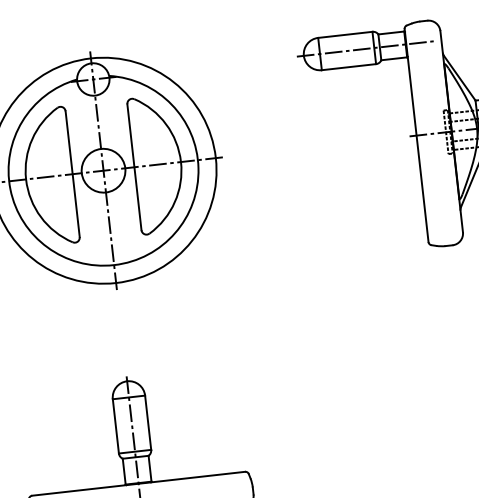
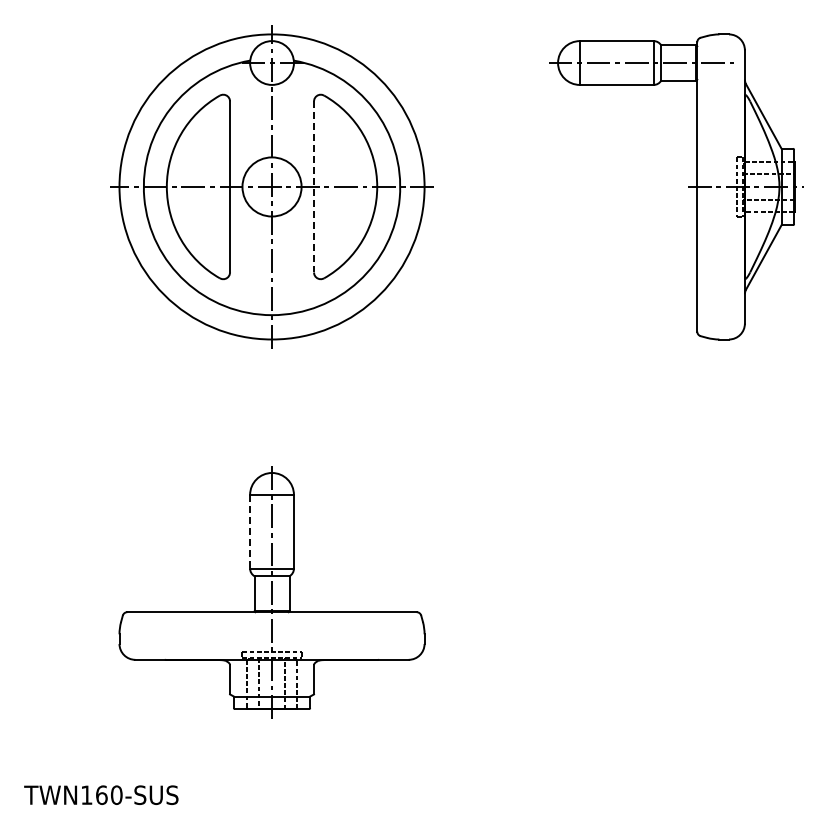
line: (134, 166) -> (313, 186), solid -> dashed
line: (116, 426) -> (250, 531), solid -> dashed

